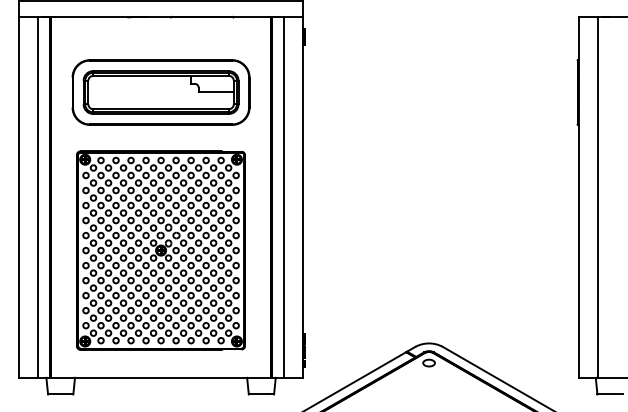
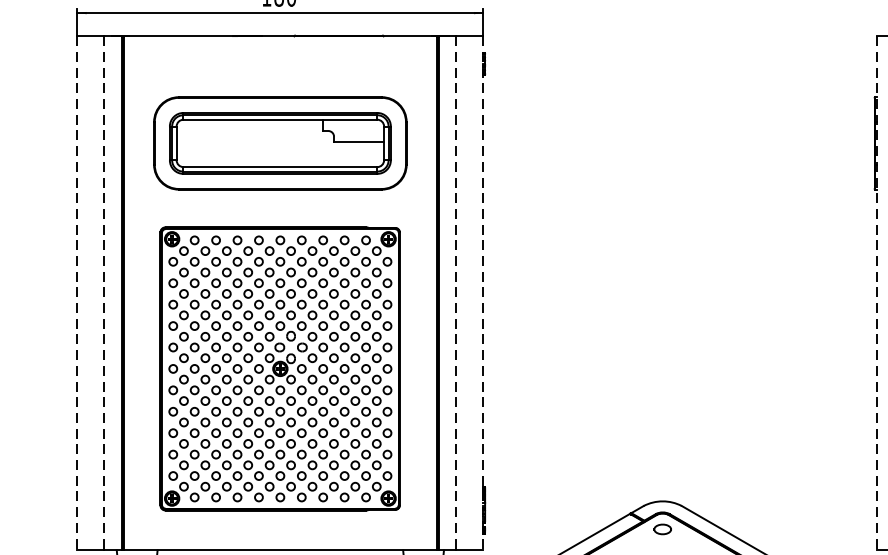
line: (18, 198) -> (76, 294), solid -> dashed
line: (37, 198) -> (104, 294), solid -> dashed
line: (284, 198) -> (456, 294), solid -> dashed
line: (303, 198) -> (483, 294), solid -> dashed
line: (579, 198) -> (877, 294), solid -> dashed

